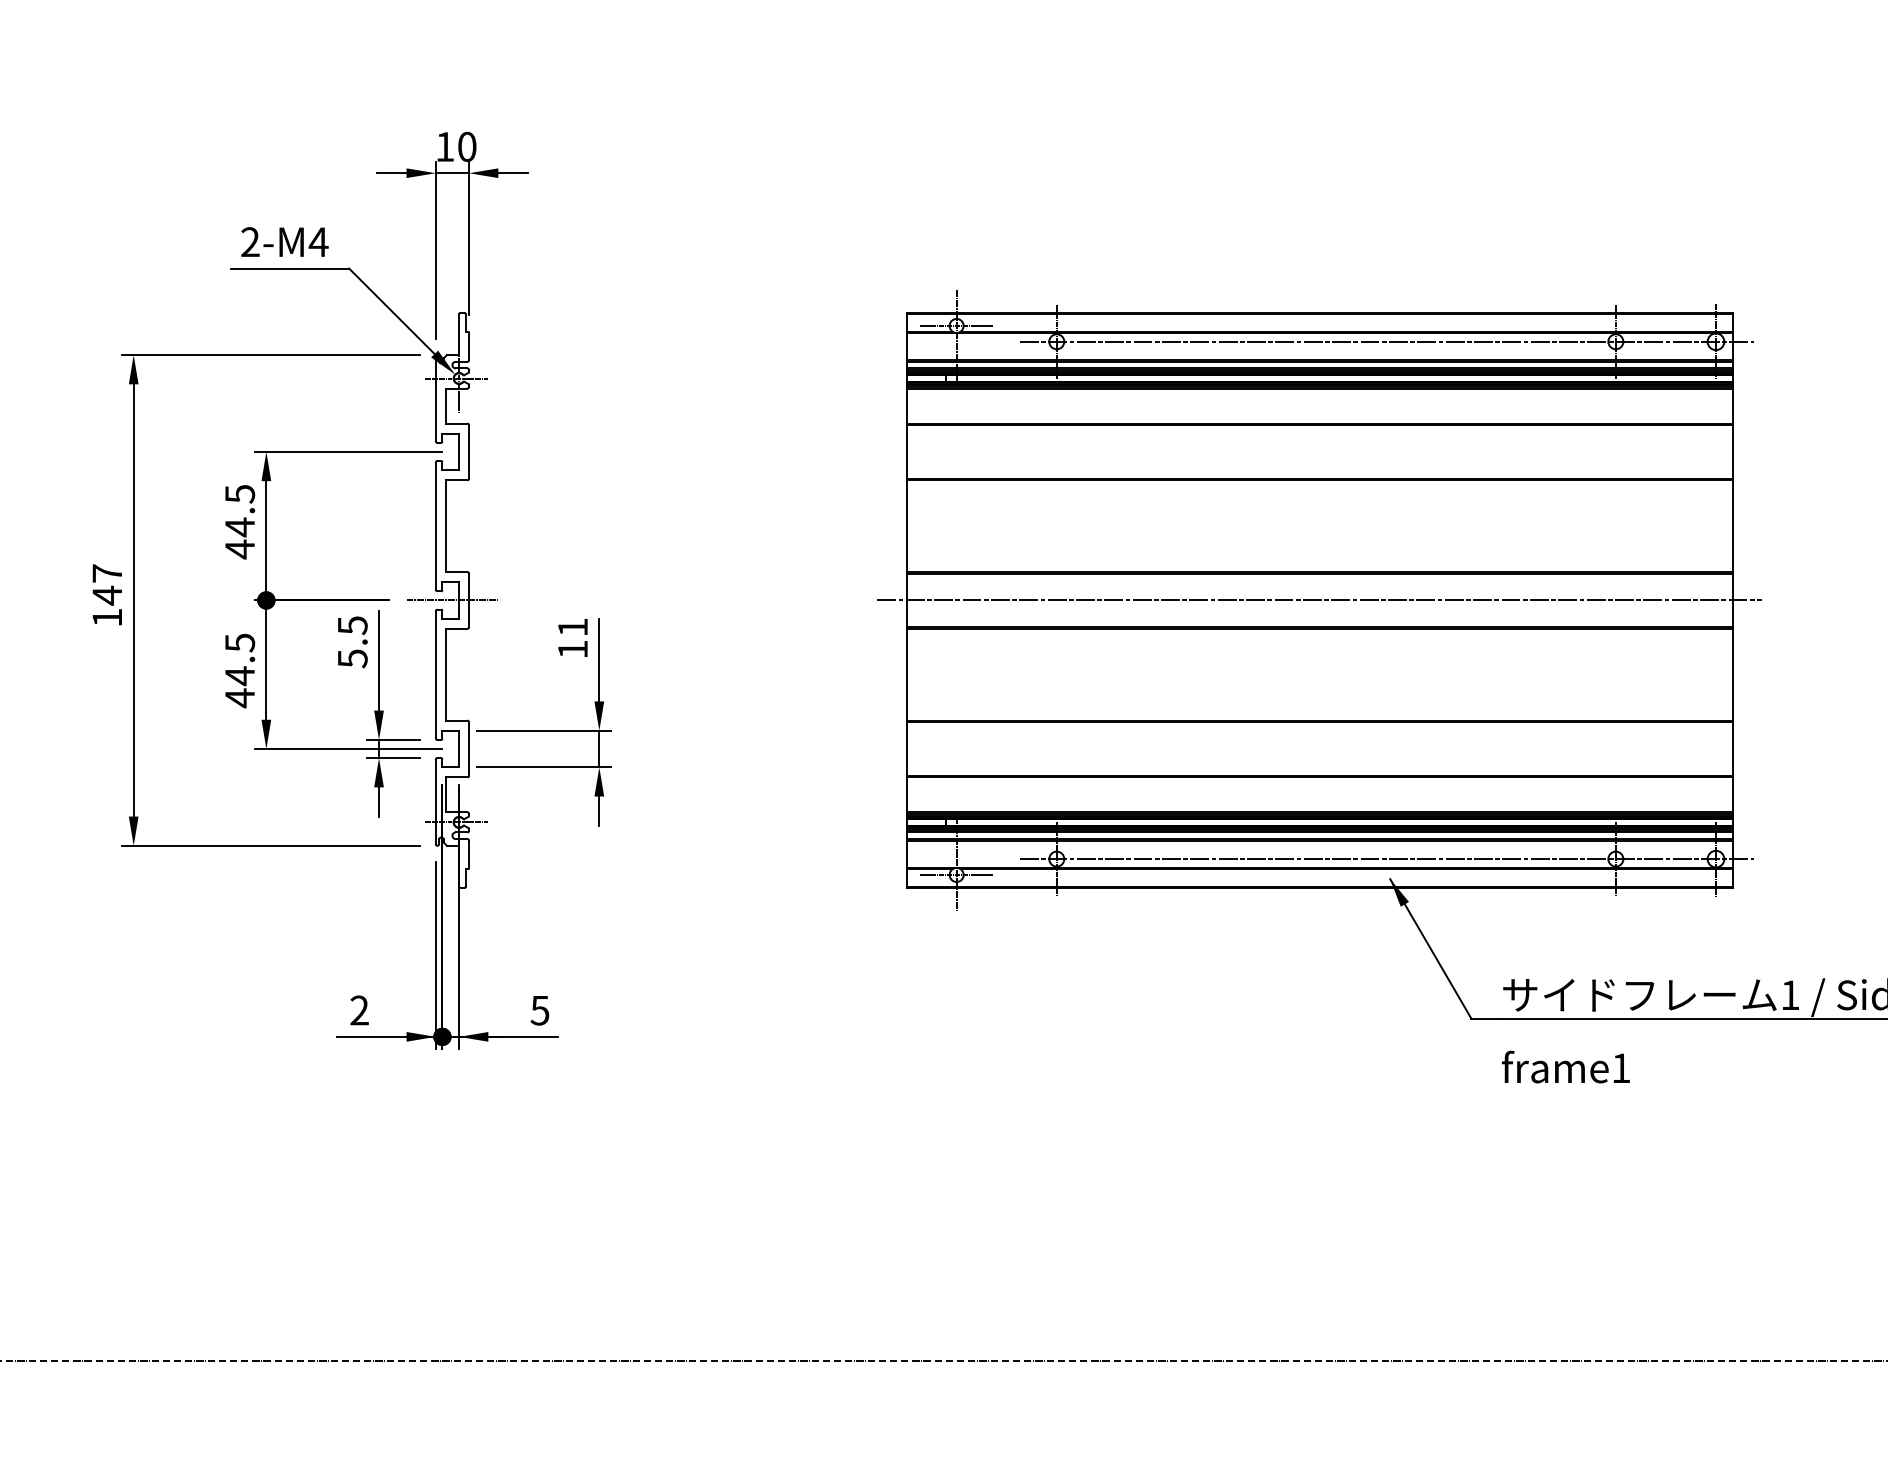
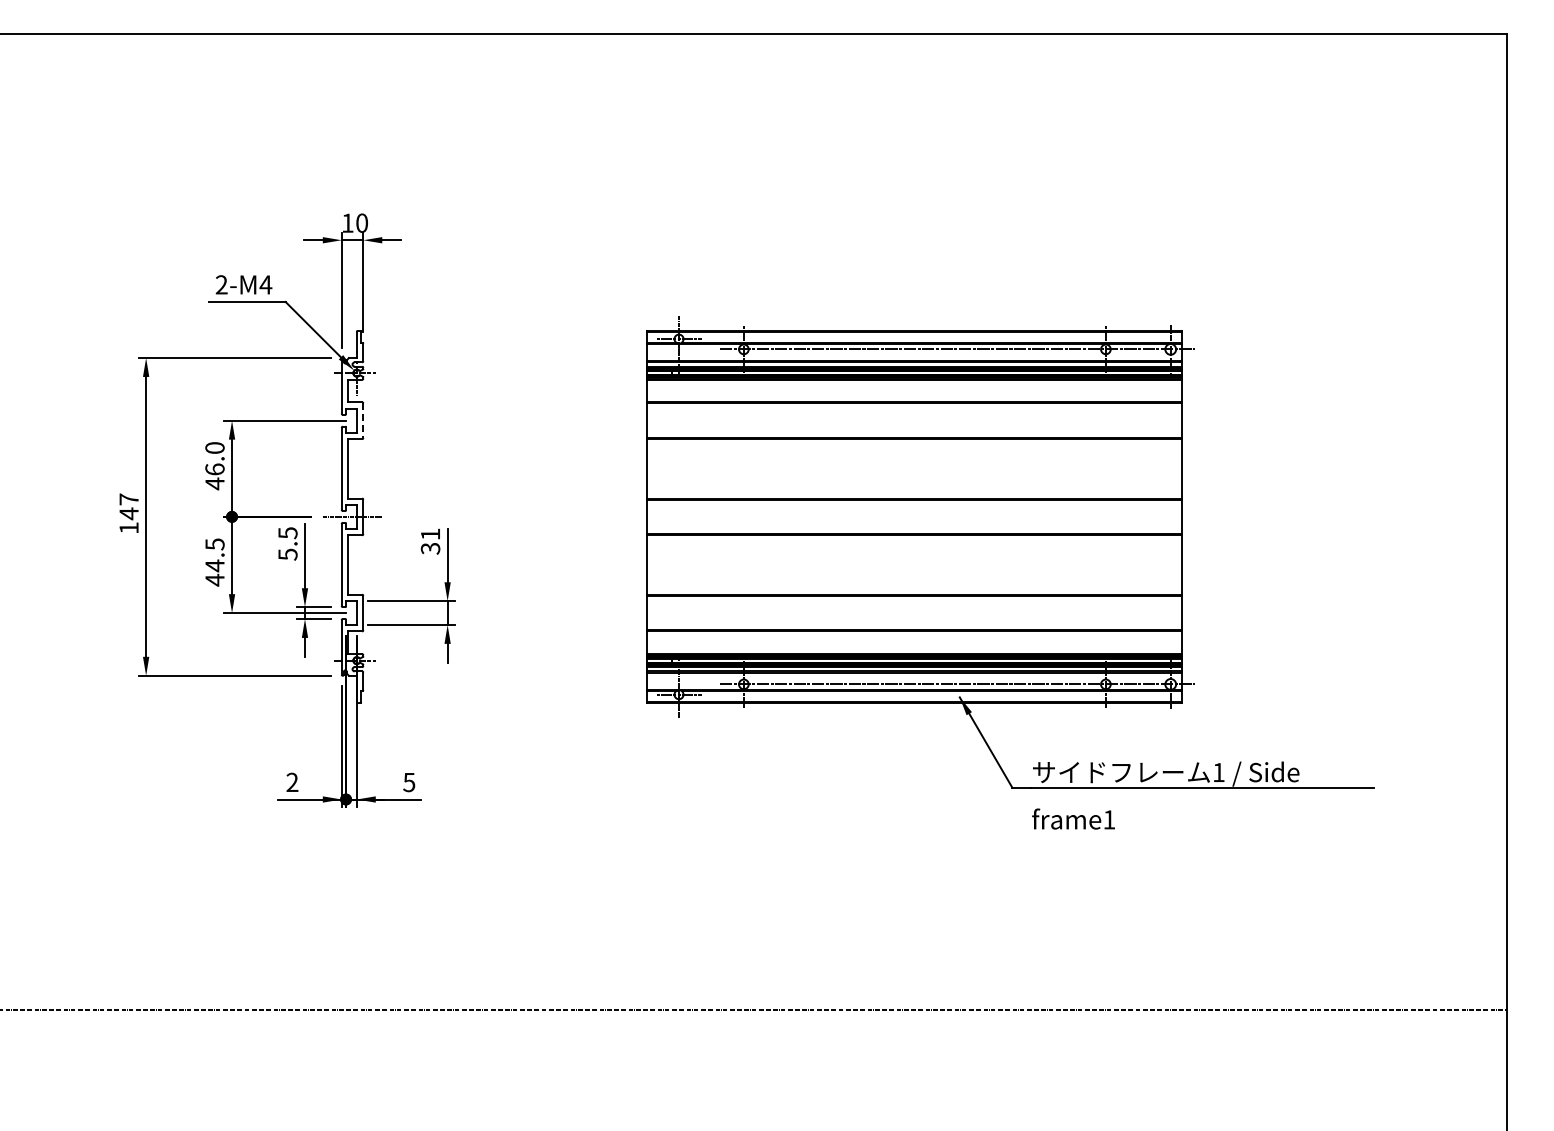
line: (469, 453) -> (363, 421), solid -> dashed
text: (239, 511) -> (214, 459), 44.5 -> 46.0
line: (1318, 599) -> (913, 516), removed
text: (572, 649) -> (430, 548), 11 -> 31

